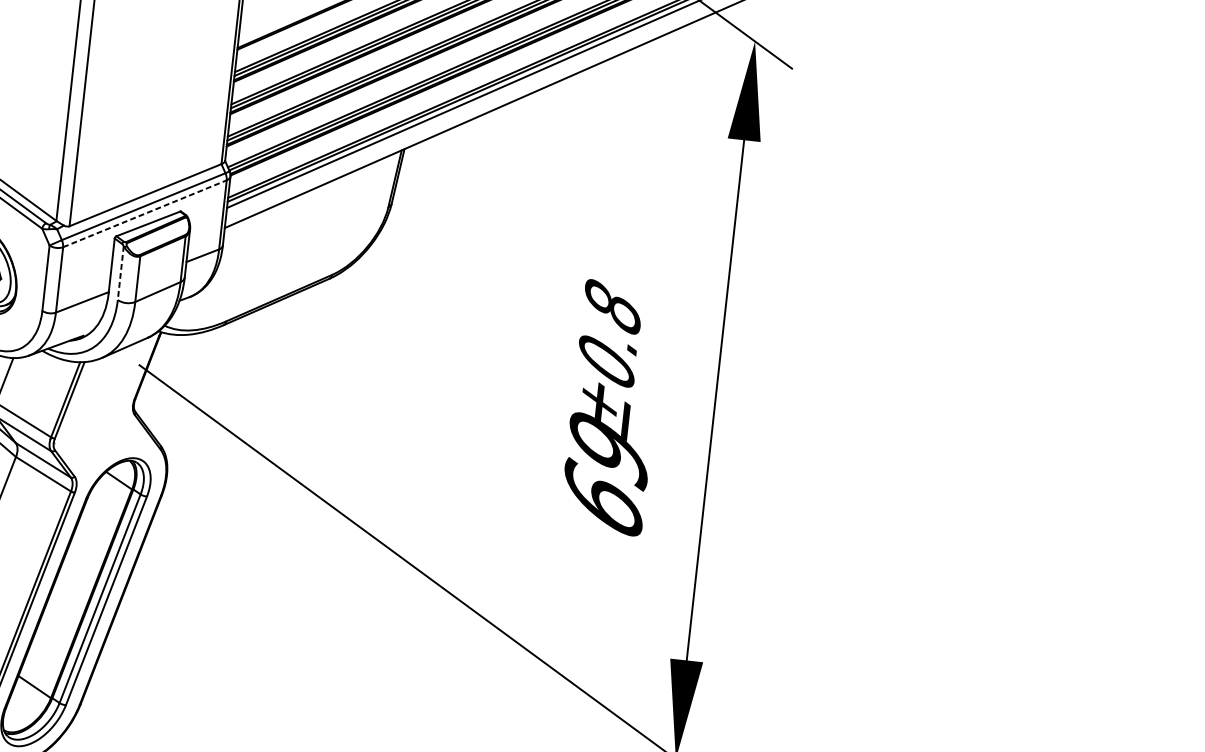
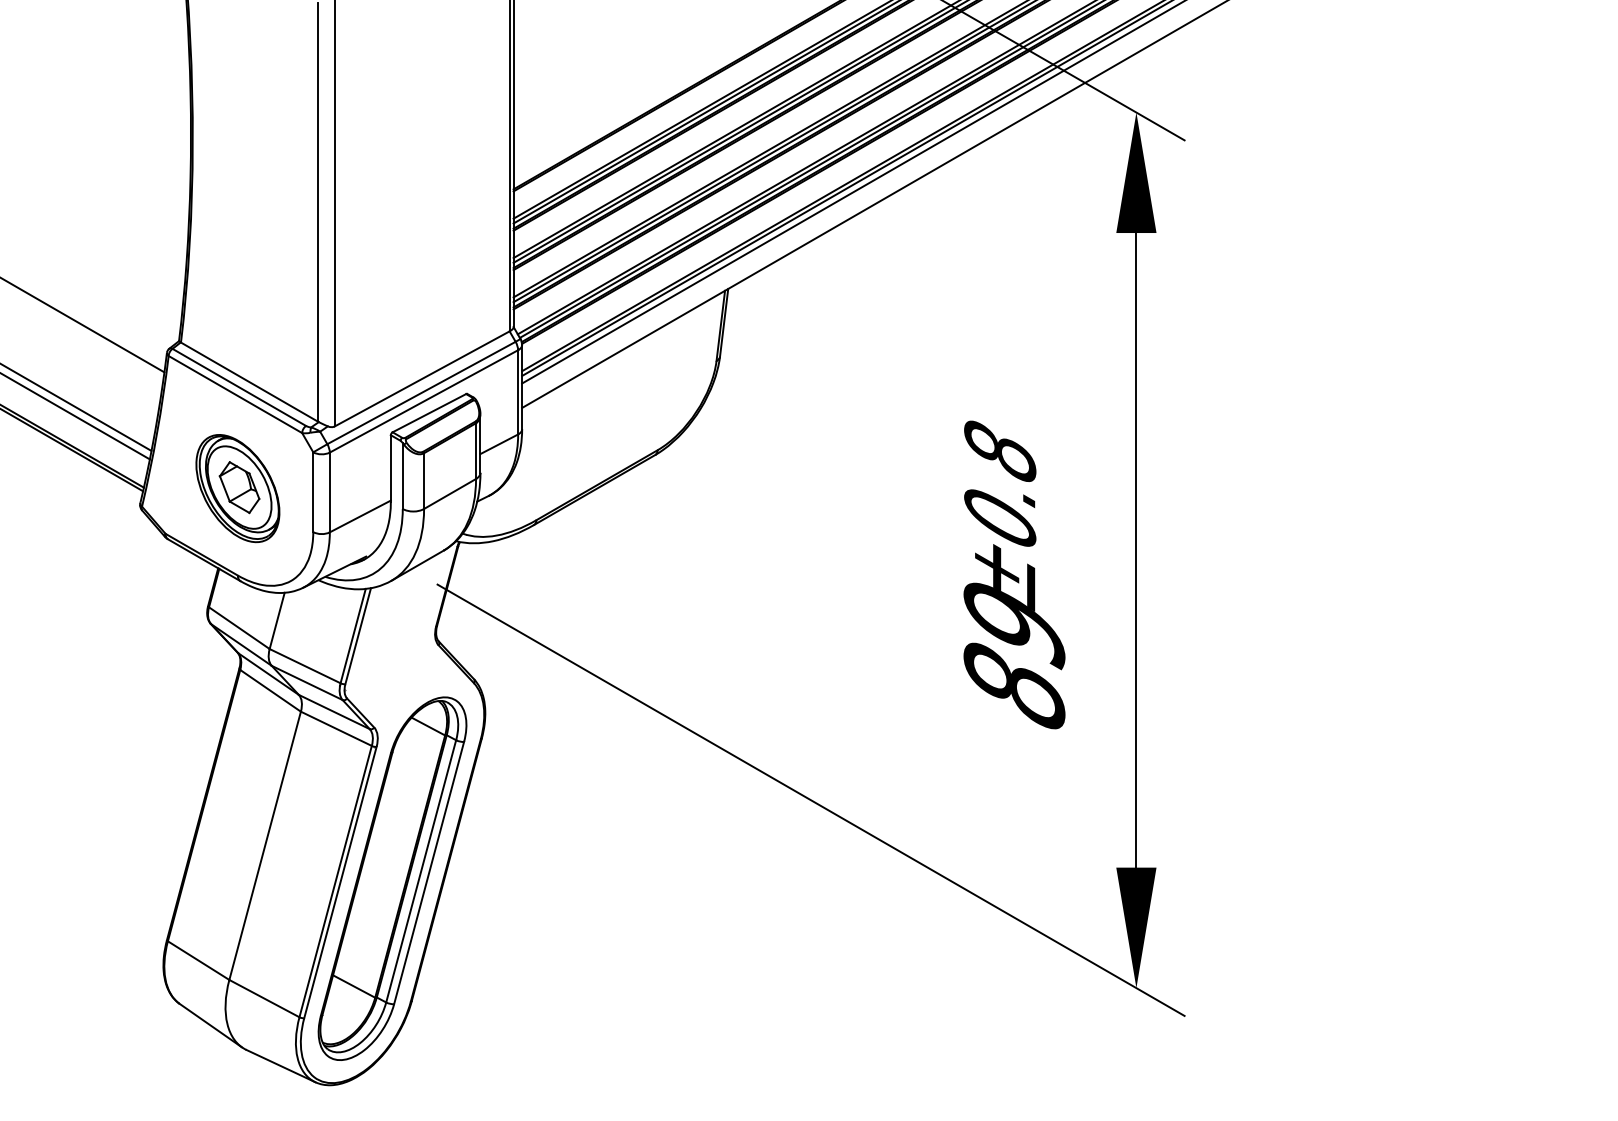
line: (145, 213) -> (424, 401), dashed -> solid
line: (120, 273) -> (402, 476), dashed -> solid
text: (603, 498) -> (1014, 683), 69 -> 89

